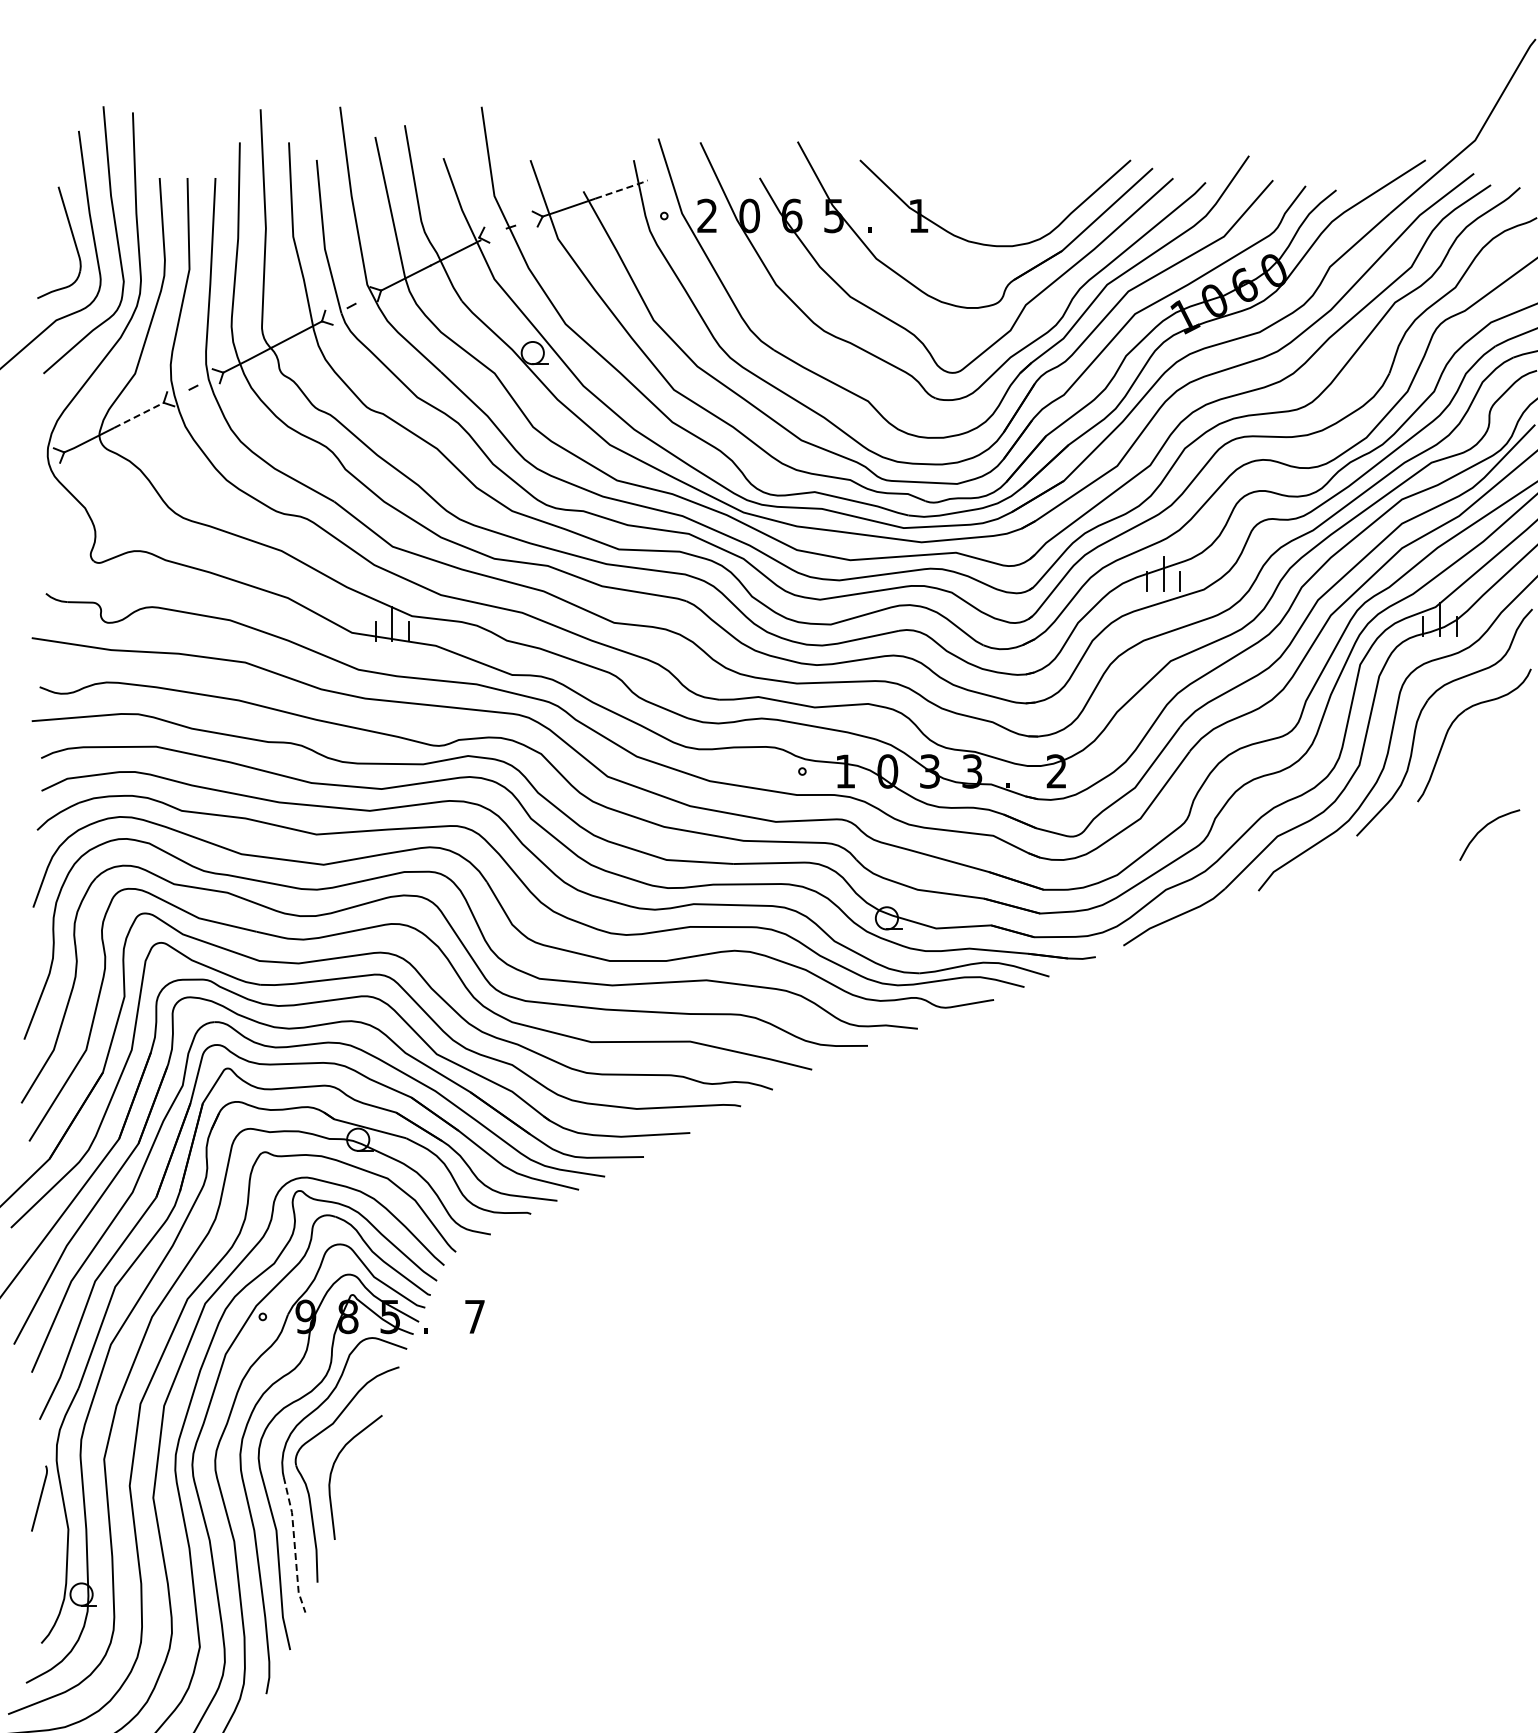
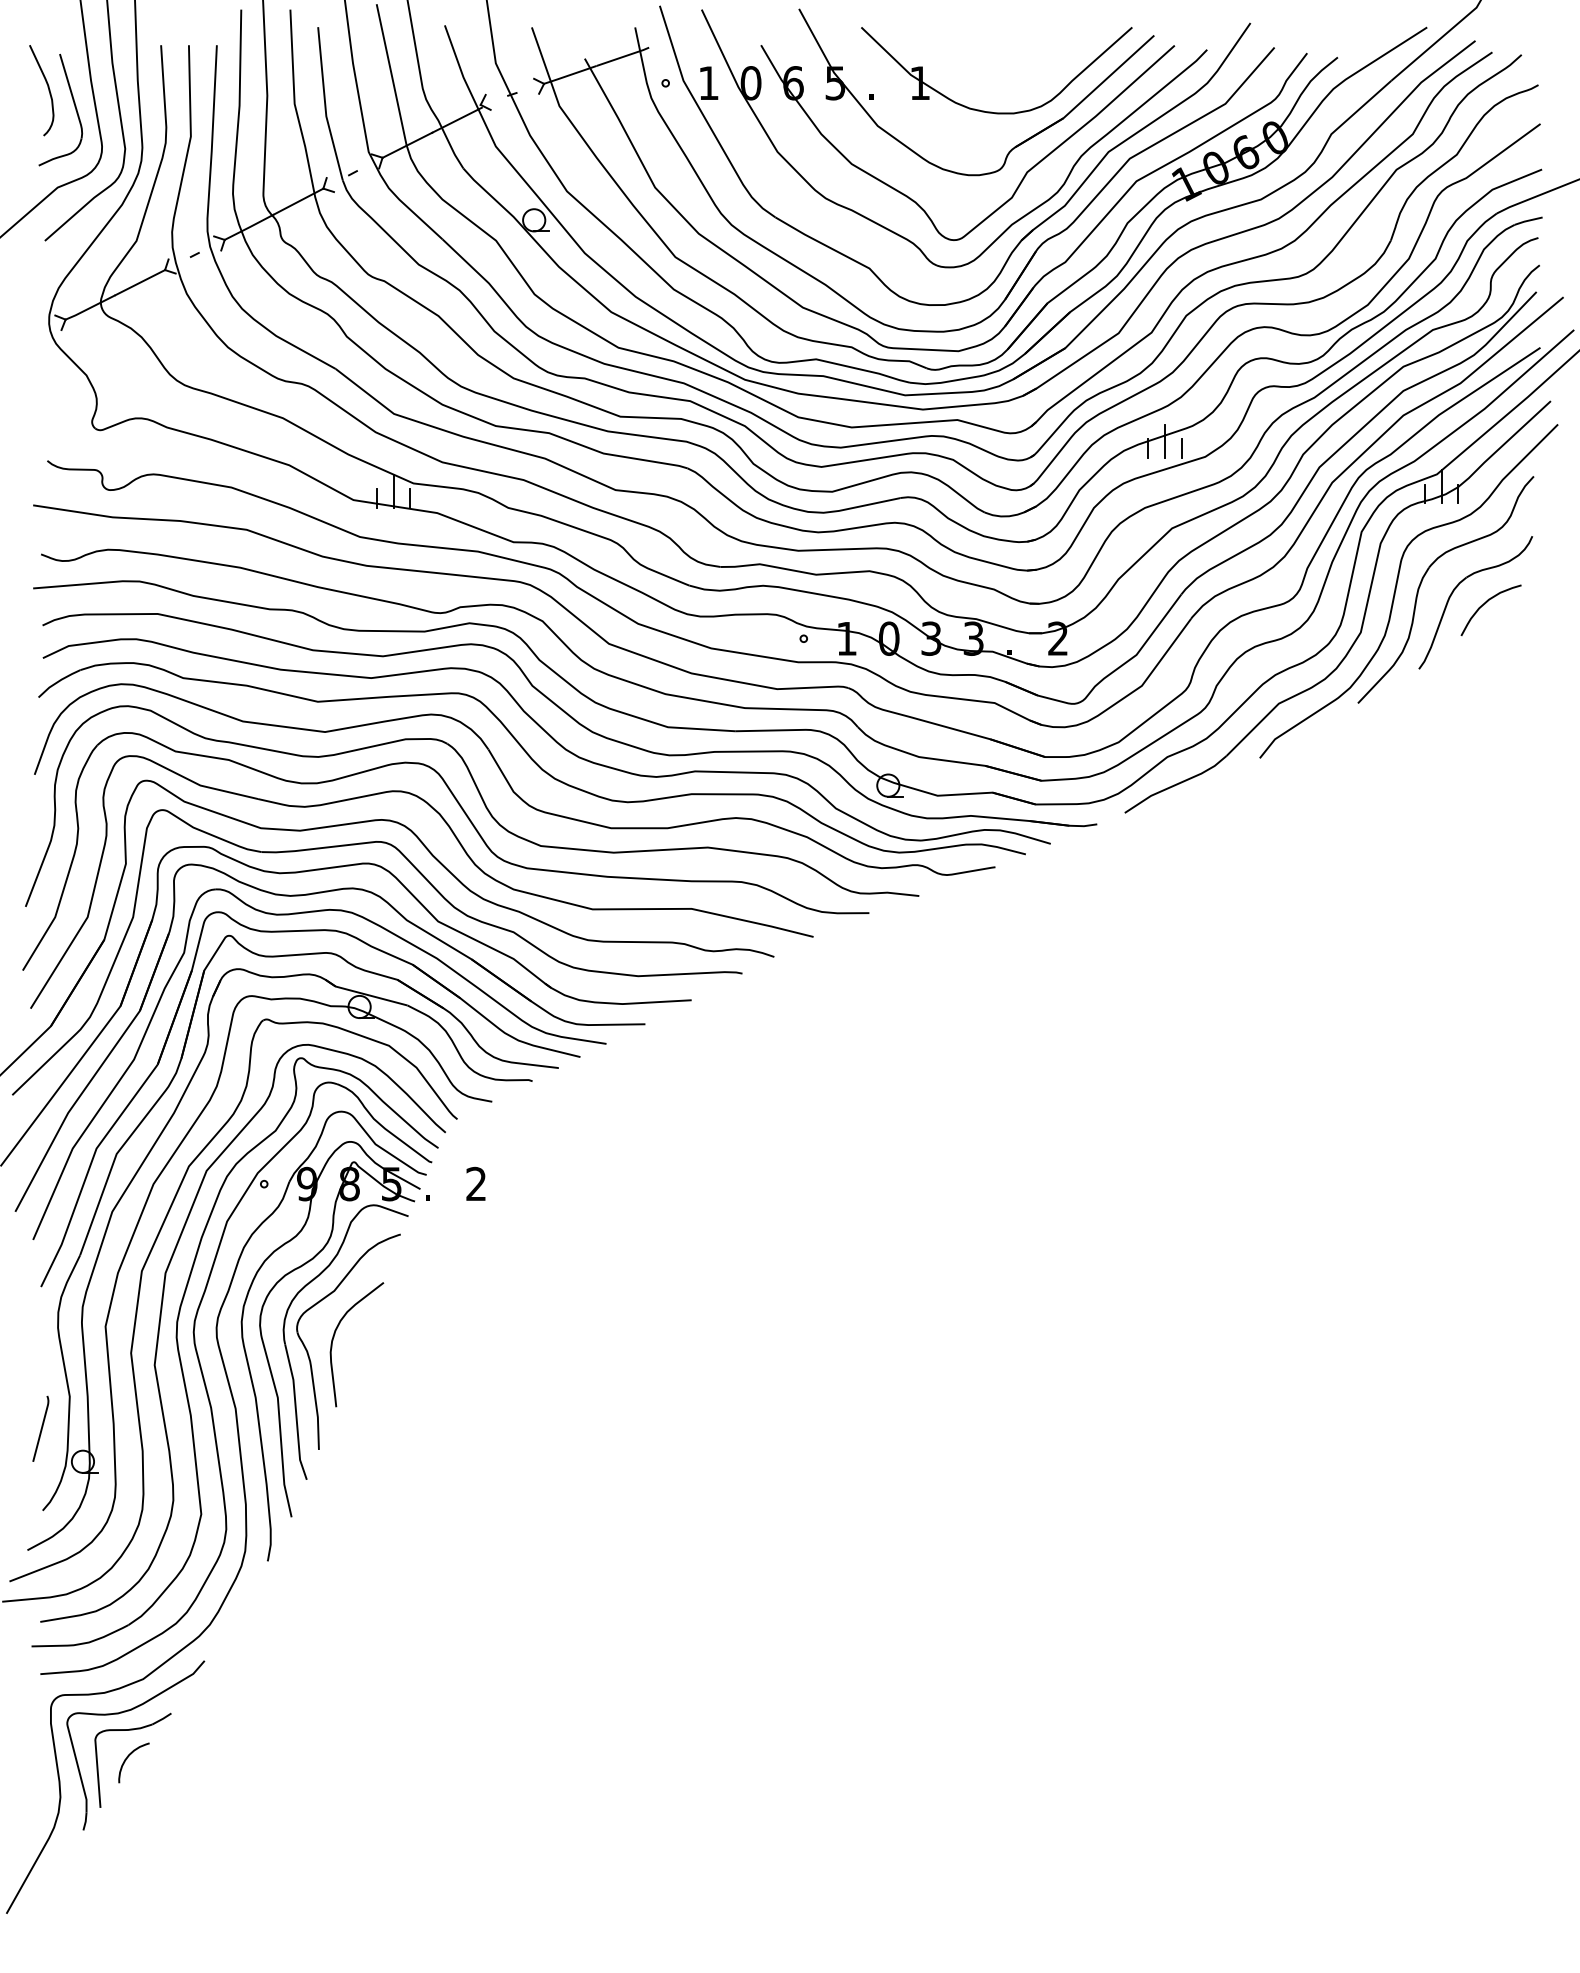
line: (622, 189) -> (623, 56), dashed -> solid
text: (707, 215) -> (708, 82), 2 -> 1
curve: (46, 220) -> (47, 87), added
line: (139, 415) -> (140, 282), dashed -> solid
curve: (1484, 829) -> (1485, 604), moved
text: (474, 1316) -> (475, 1183), 7 -> 2
curve: (39, 1498) -> (40, 1428), moved
line: (295, 1545) -> (296, 1412), dashed -> solid

